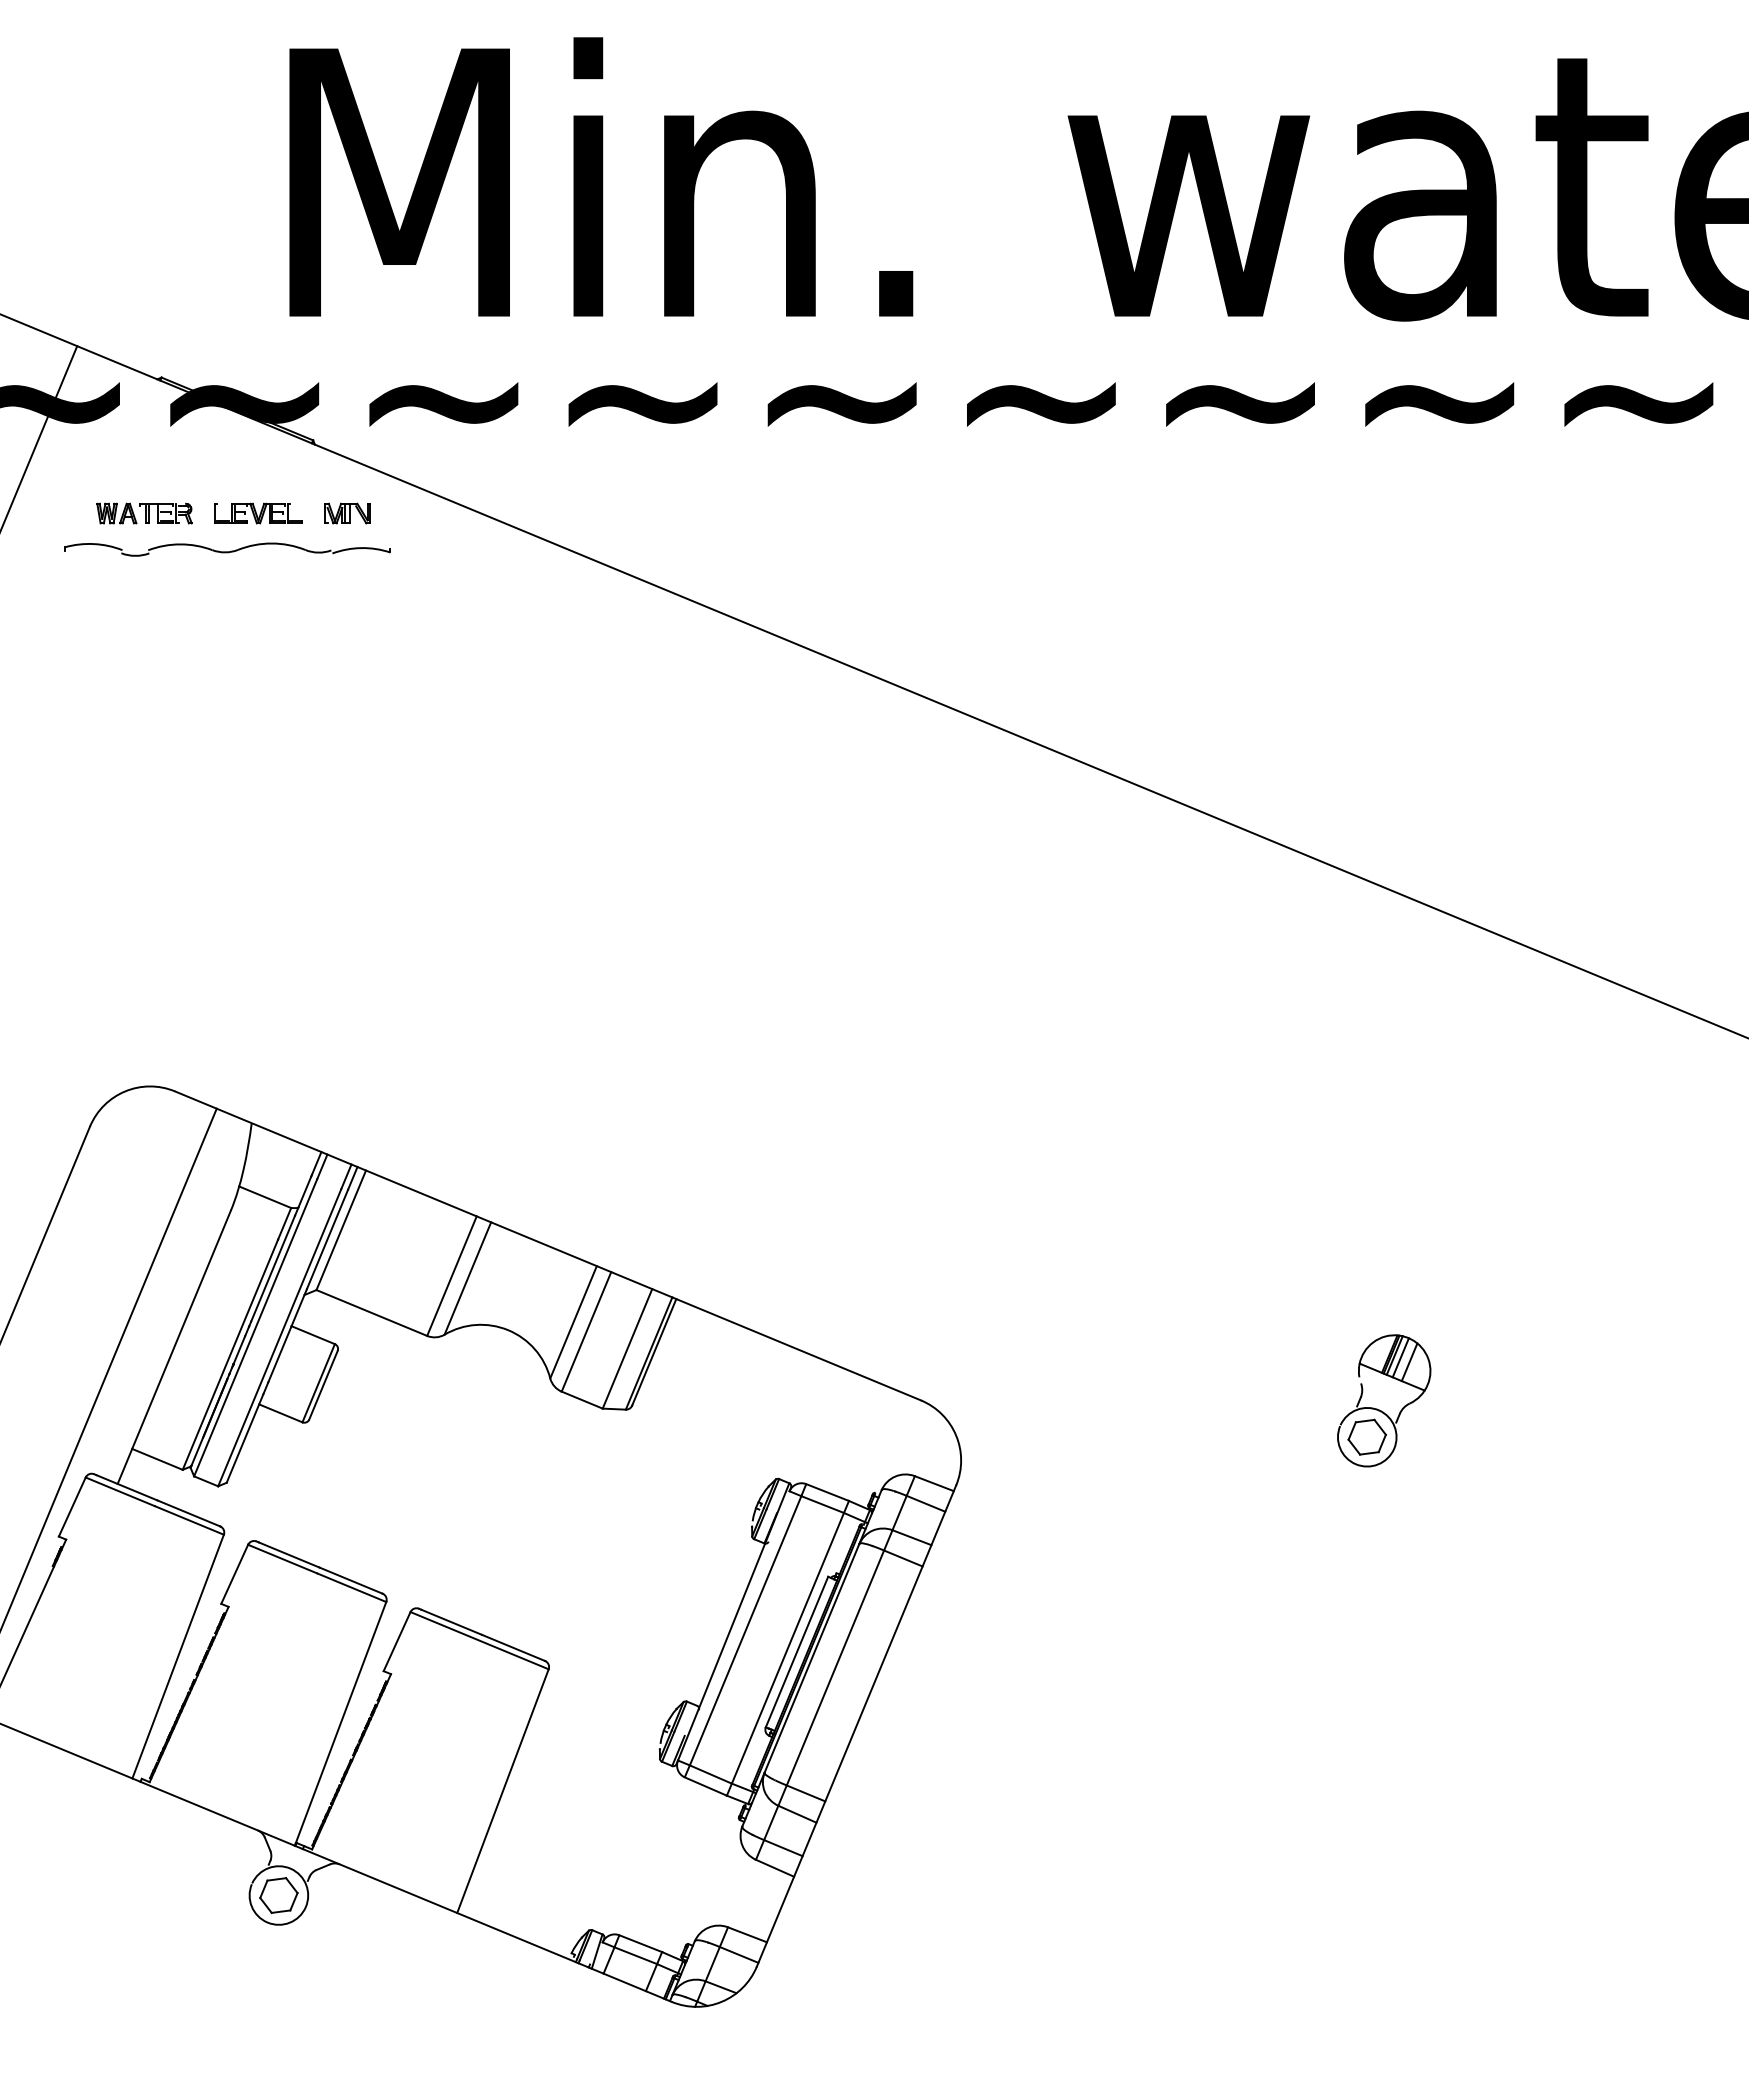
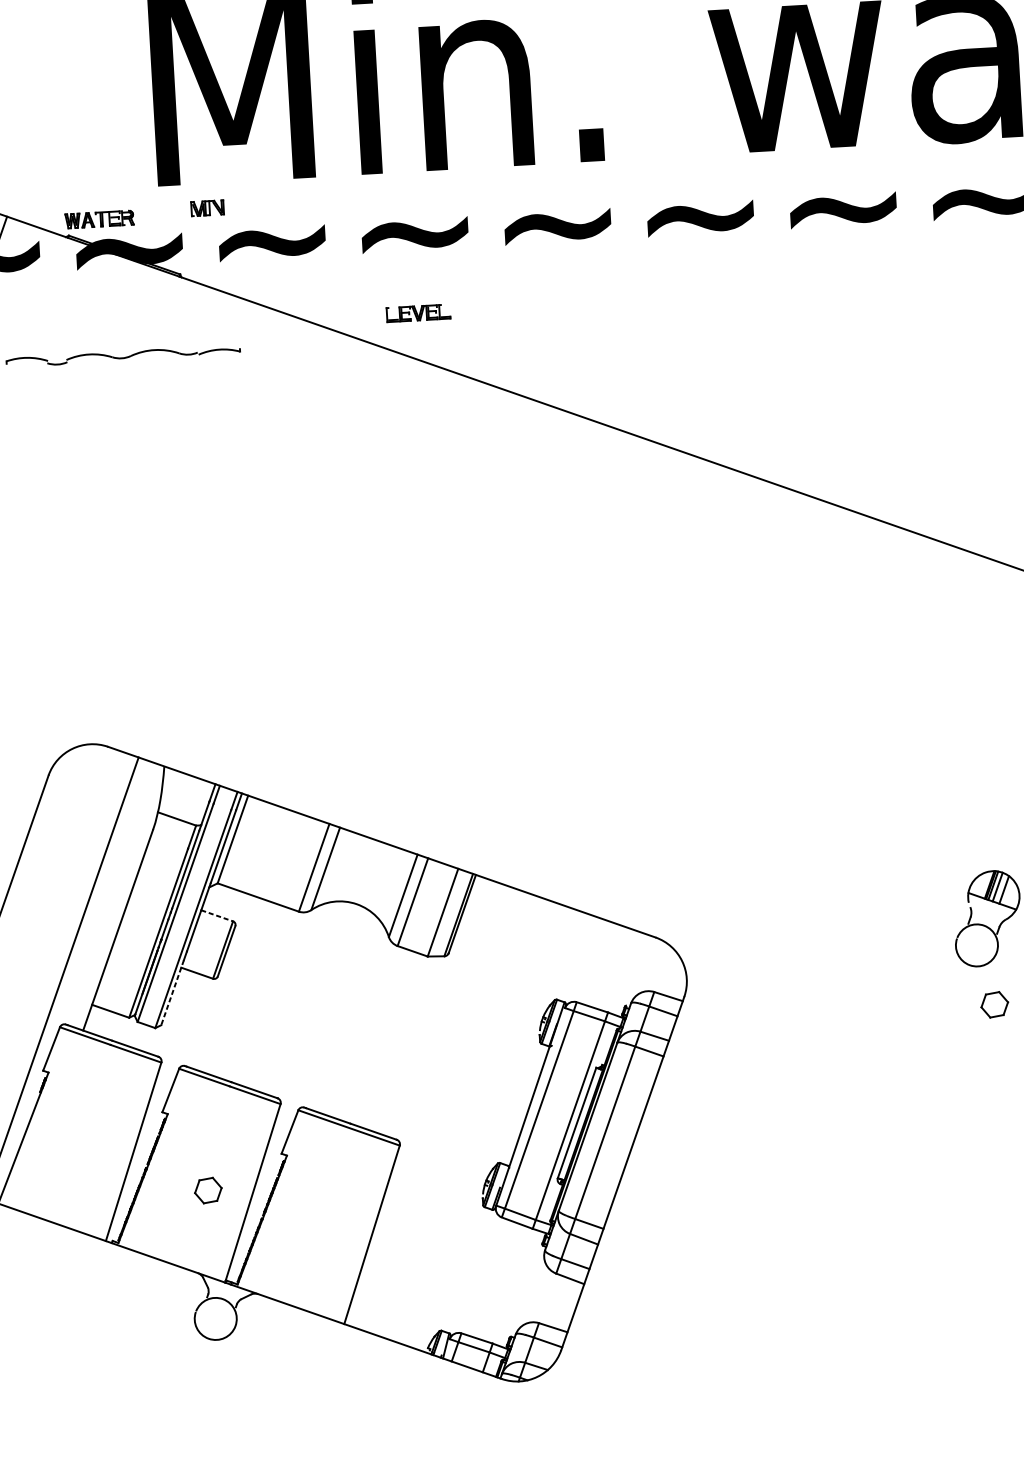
part: (144, 513) -> (99, 219), moved
part: (258, 513) -> (418, 313), moved
part: (347, 513) -> (207, 208), moved
line: (313, 1335) -> (217, 916), solid -> dashed
part: (1366, 1436) -> (994, 1004), moved
line: (245, 1438) -> (172, 992), solid -> dashed
part: (278, 1895) -> (208, 1190), moved

